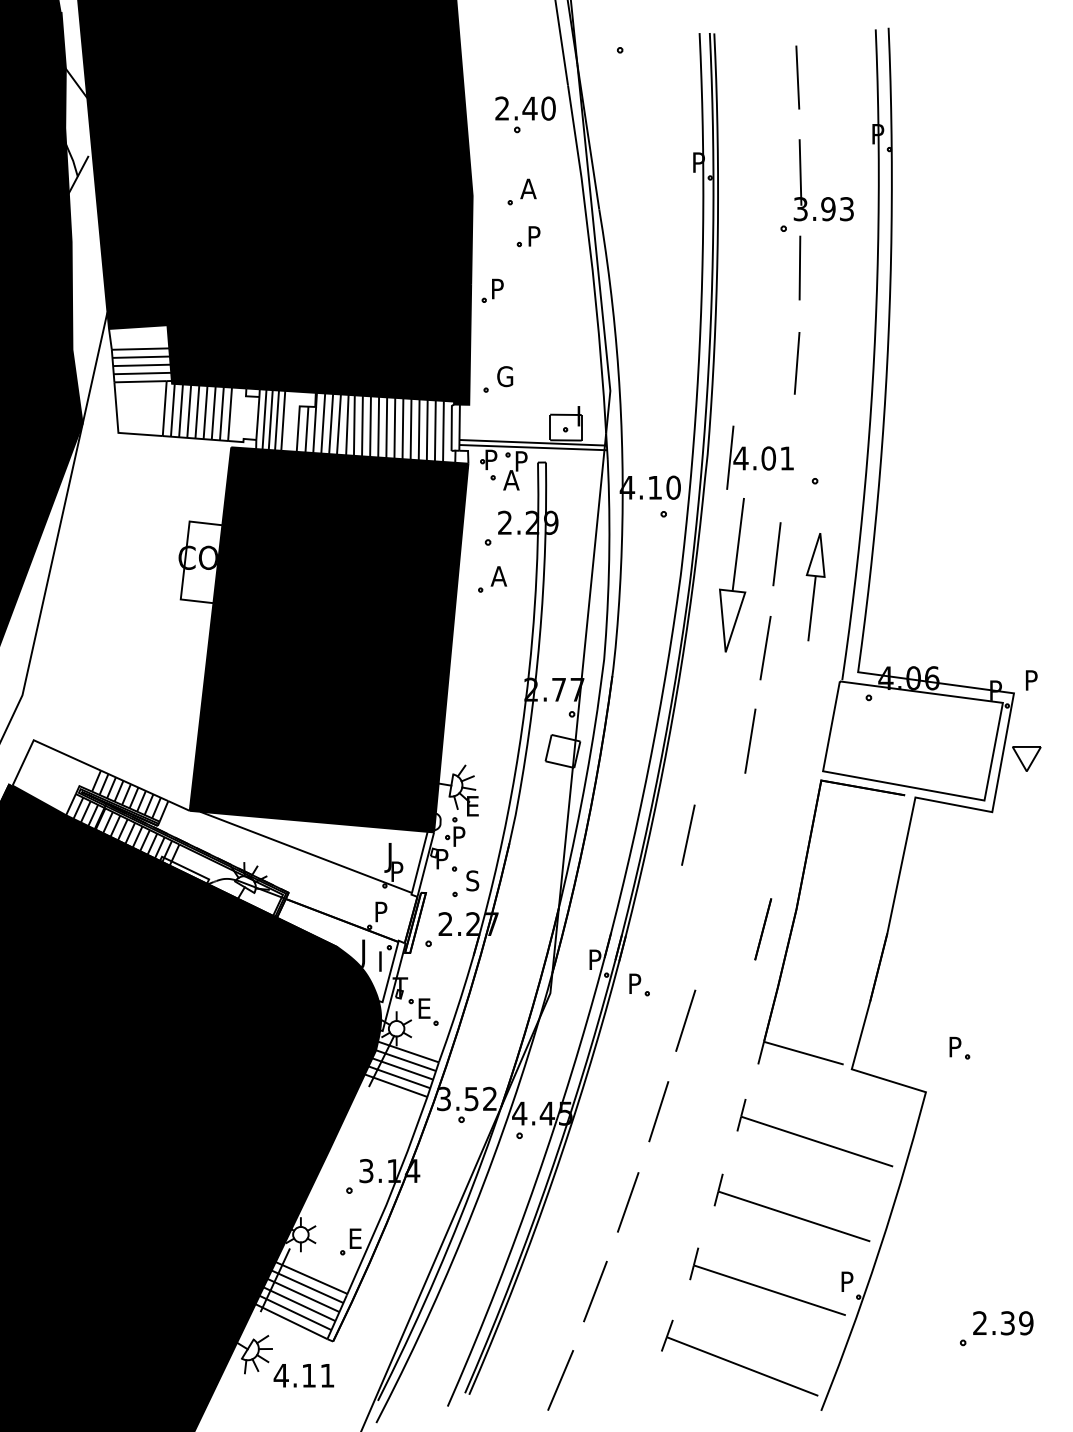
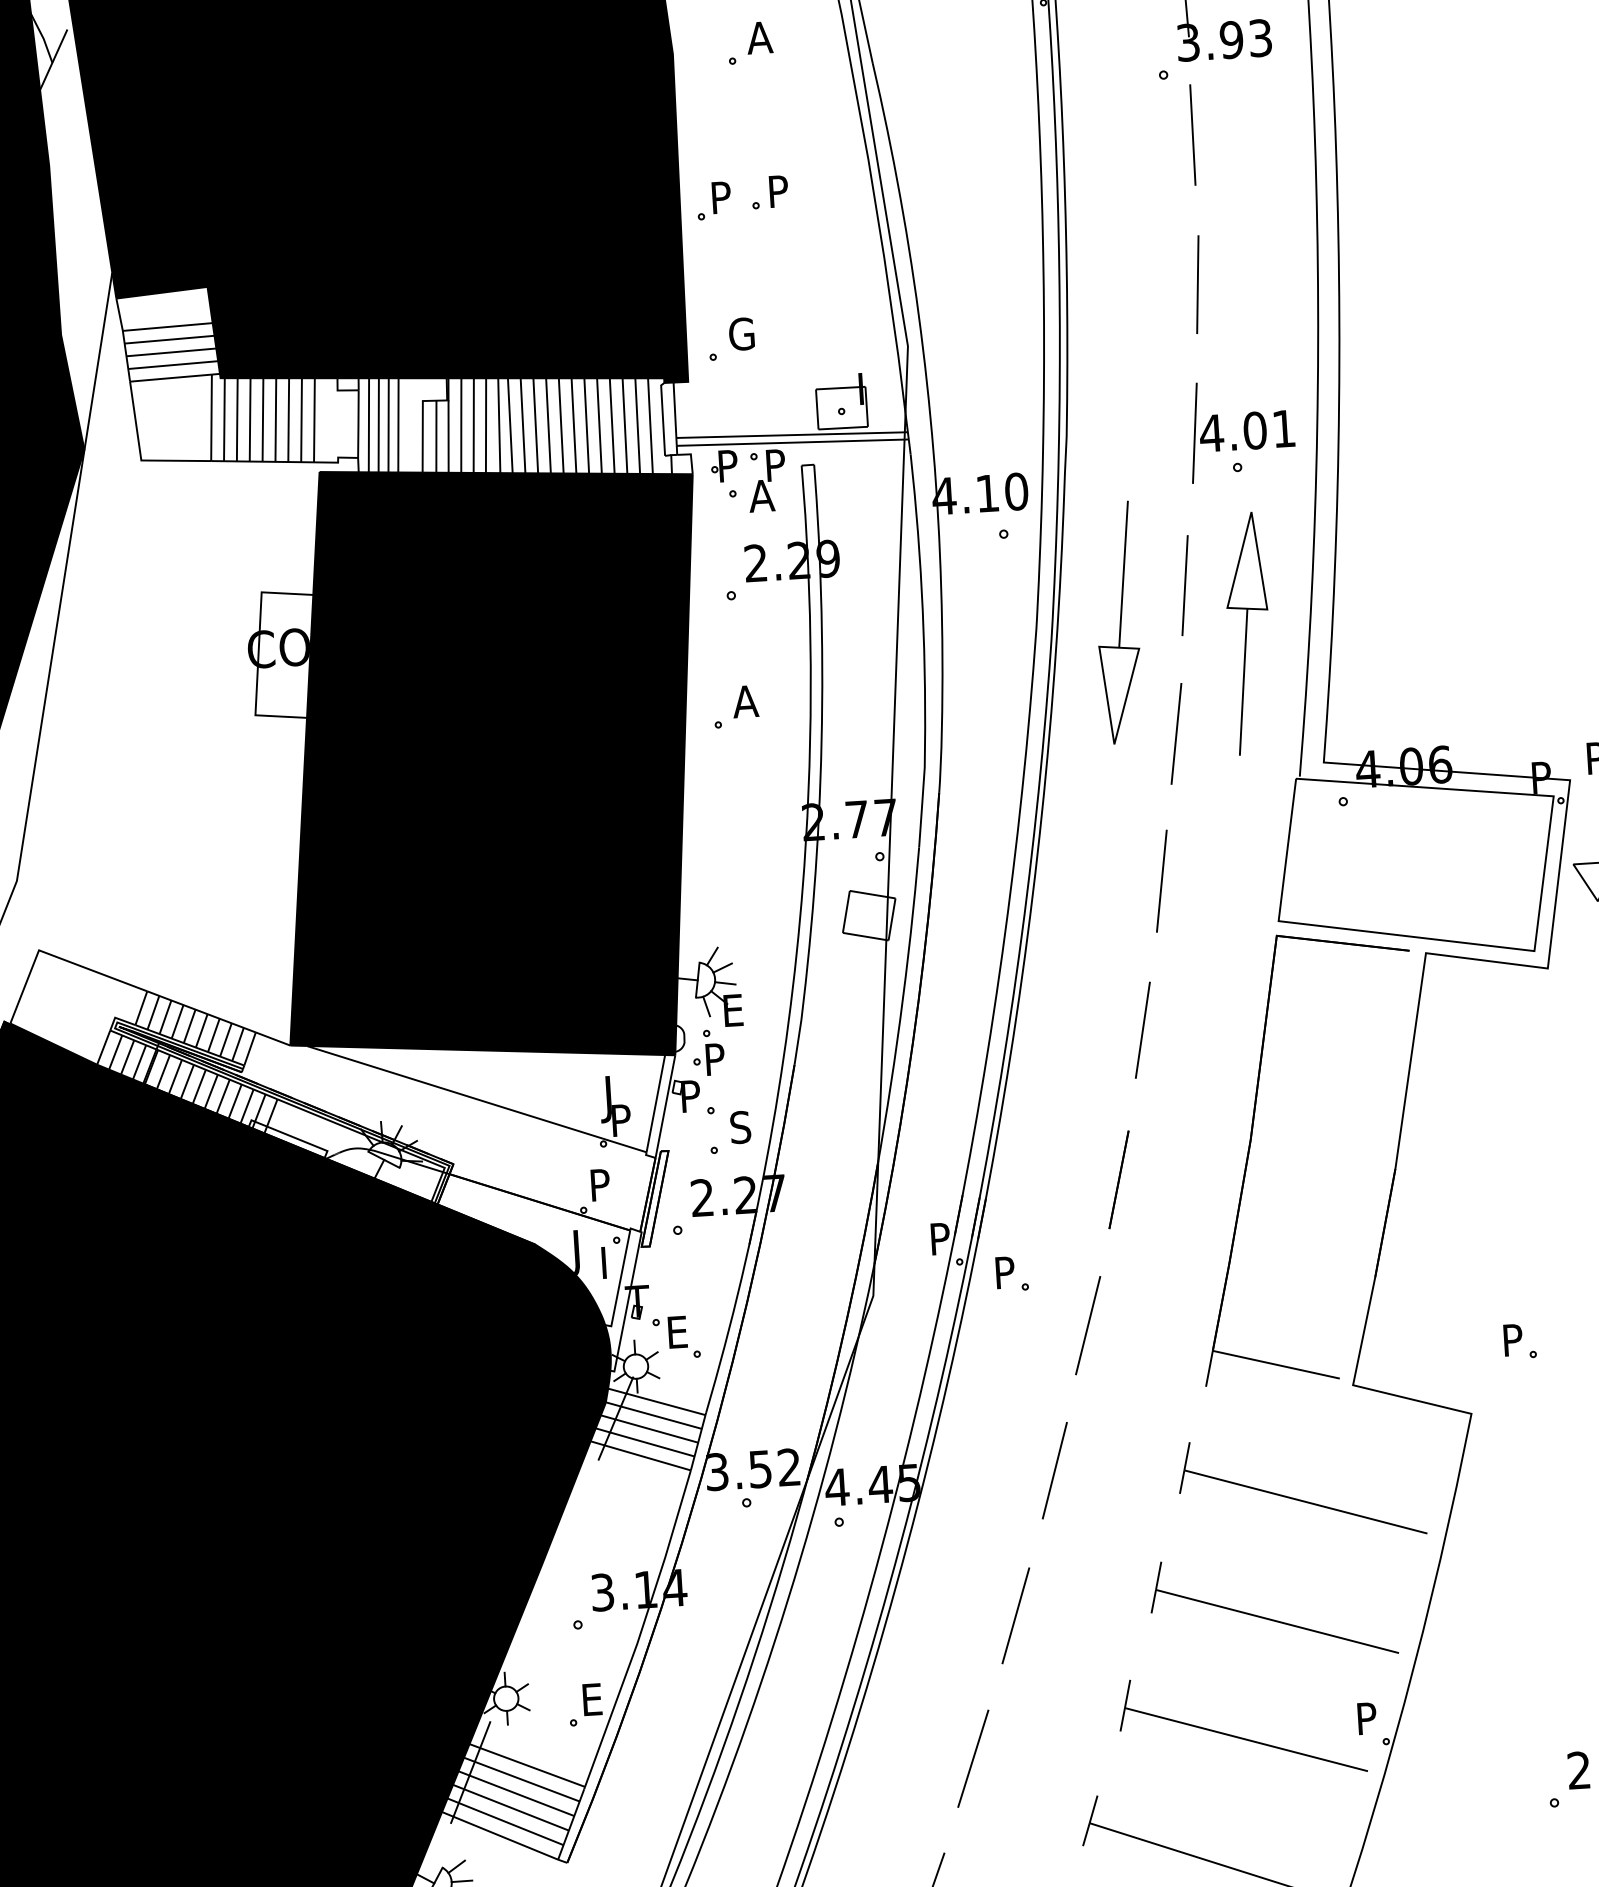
part: (528, 236) -> (769, 192), moved
part: (759, 457) -> (1240, 430), moved
part: (492, 579) -> (735, 707), moved
part: (815, 586) -> (1248, 632), size x1.43
line: (688, 834) -> (1143, 1029), moved
line: (763, 929) -> (1119, 1180), moved

